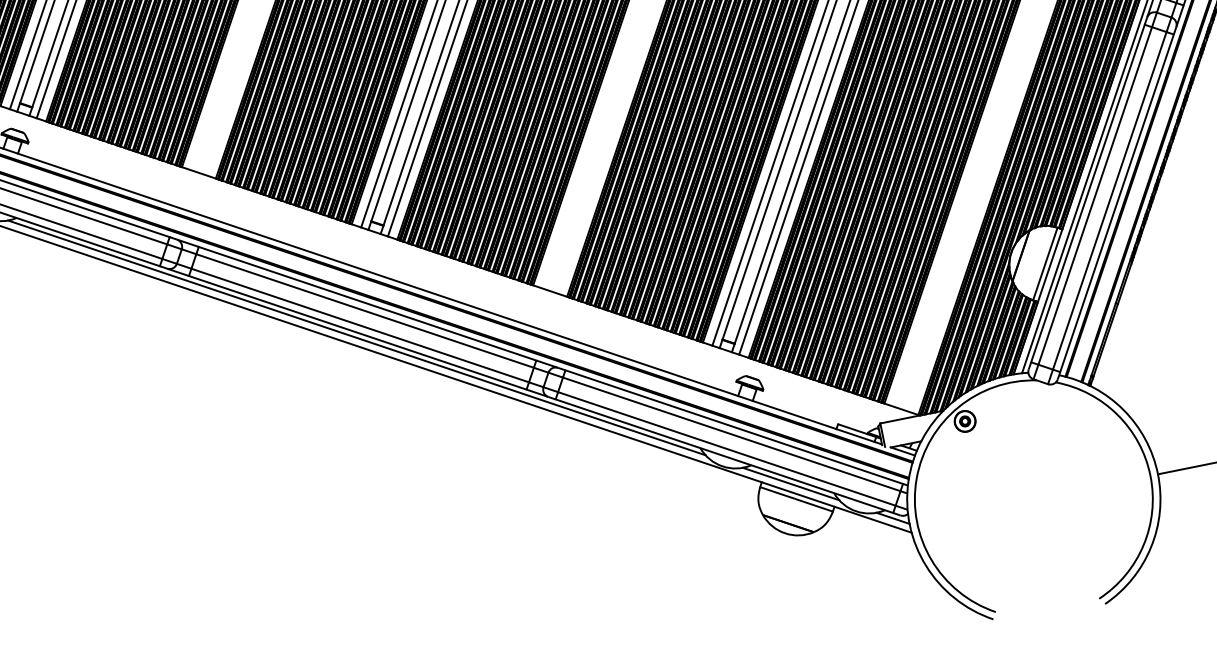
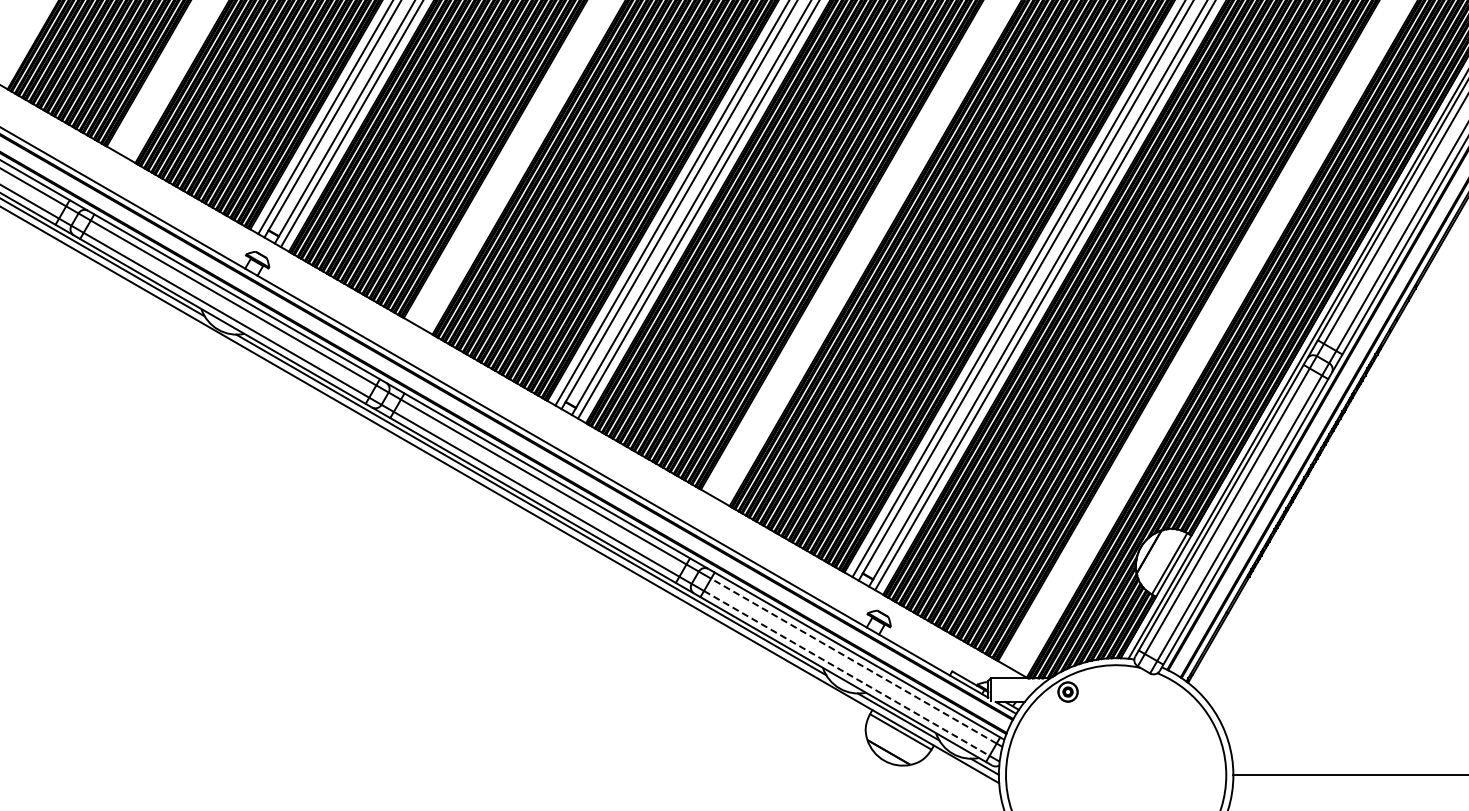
line: (731, 434) -> (853, 661), solid -> dashed
line: (726, 449) -> (846, 673), solid -> dashed

